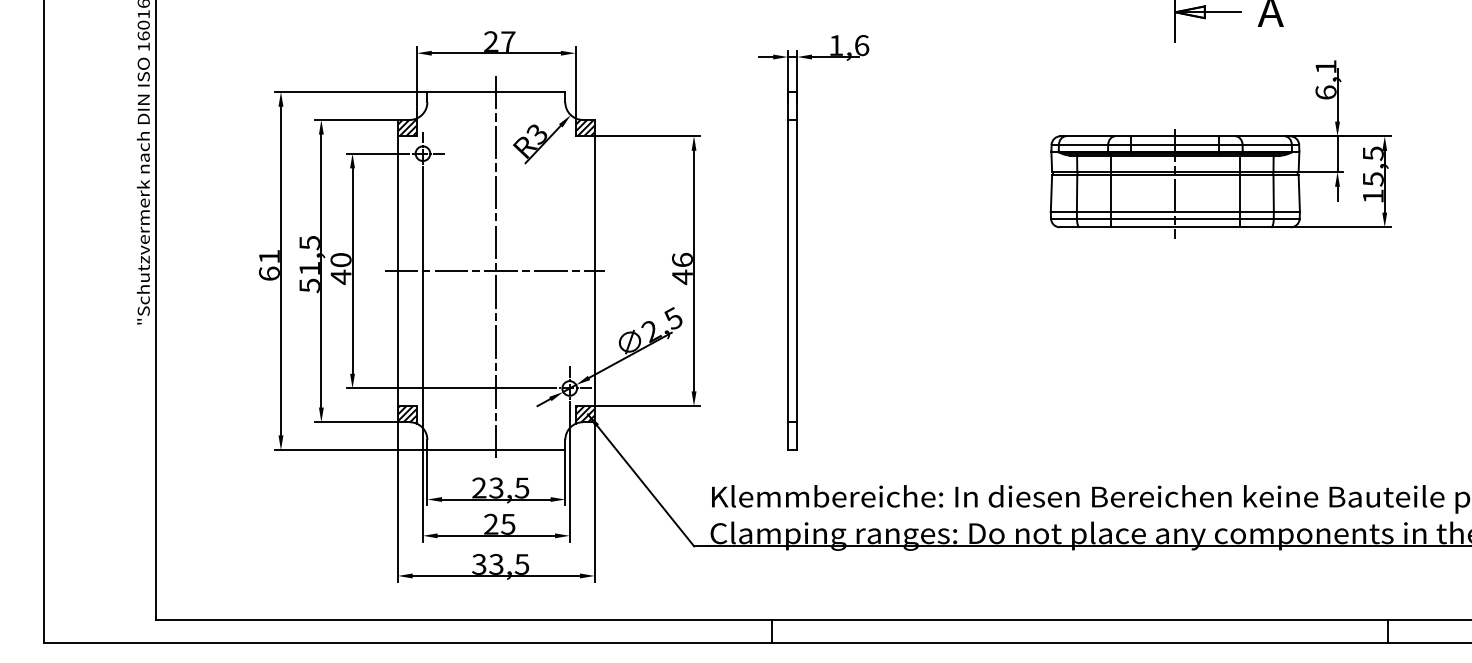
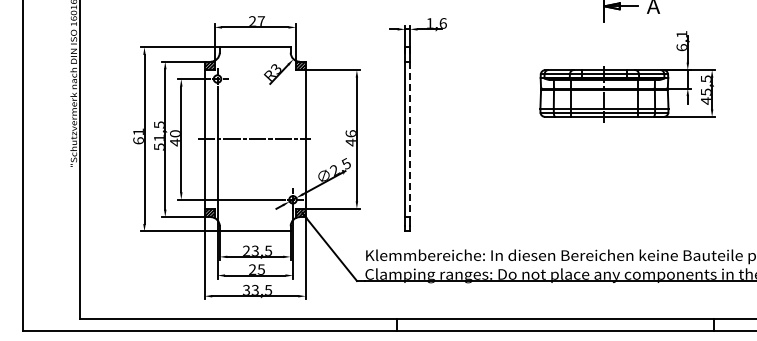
text: (1371, 195) -> (705, 100), 15,5 -> 45,5
line: (496, 267) -> (255, 137), removed
line: (798, 271) -> (410, 139), solid -> dashed

